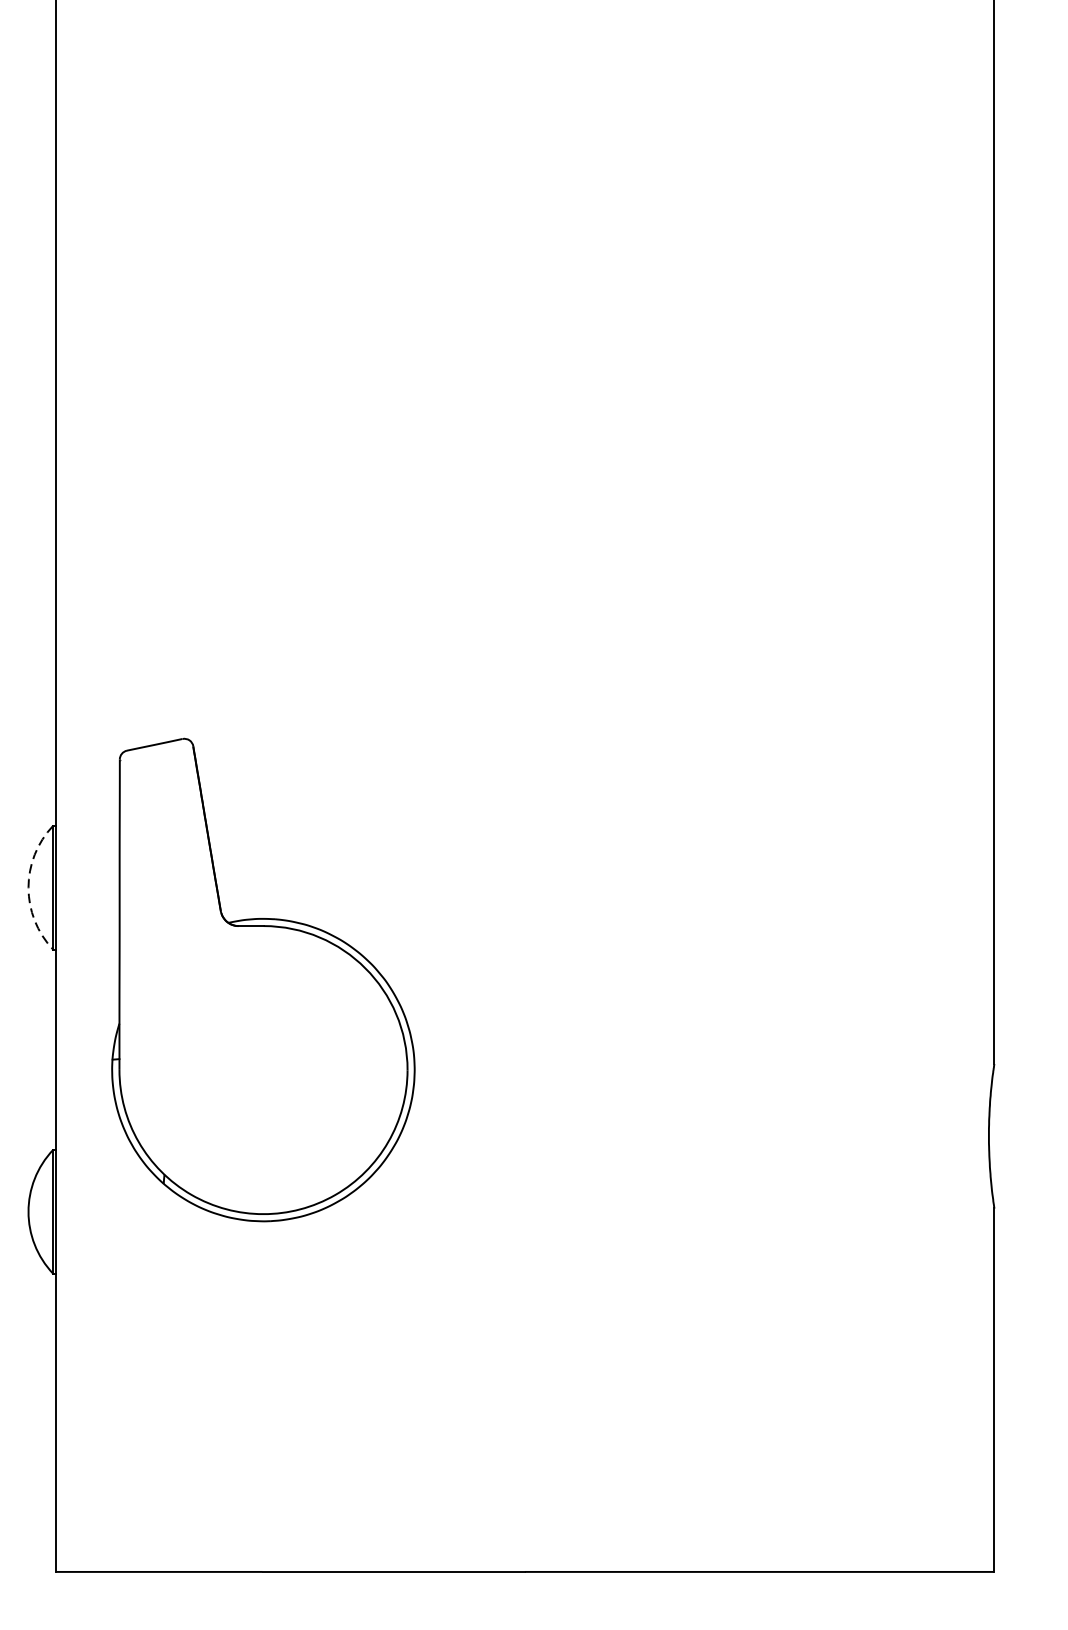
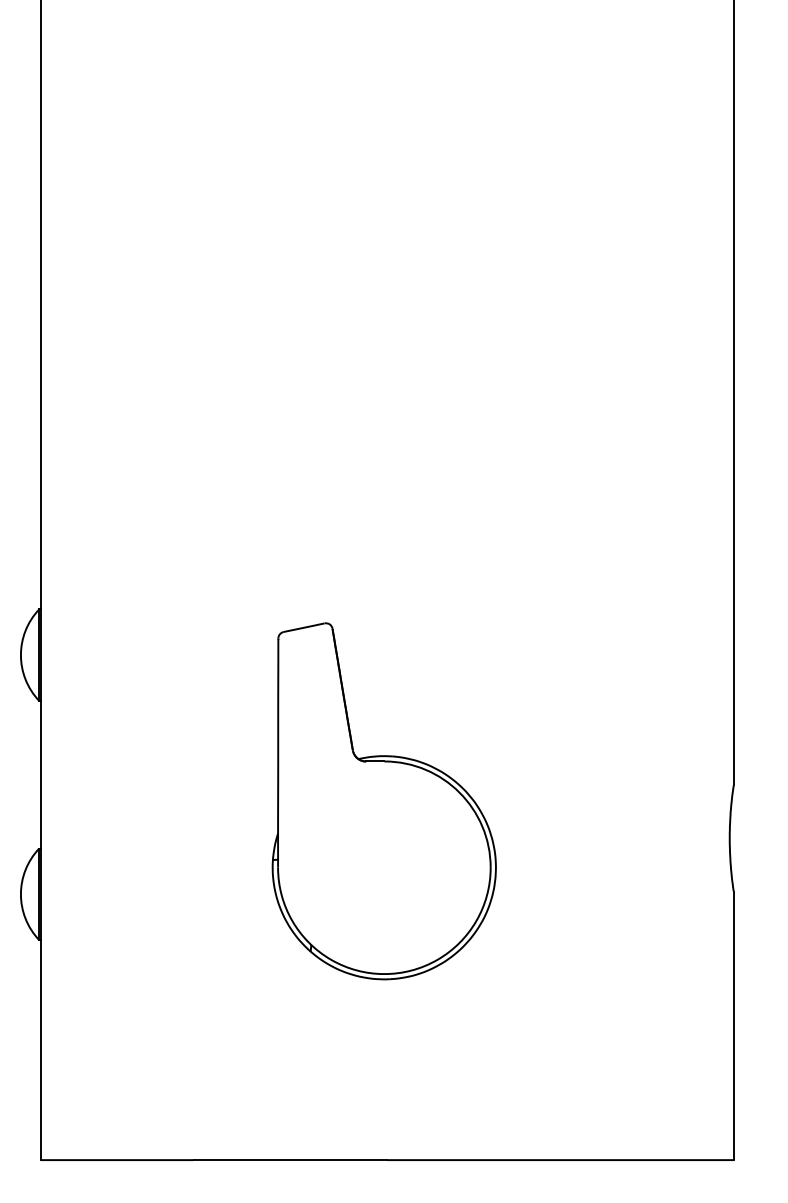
arc: (27, 888) -> (20, 655), dashed -> solid
part: (262, 980) -> (383, 801), moved

